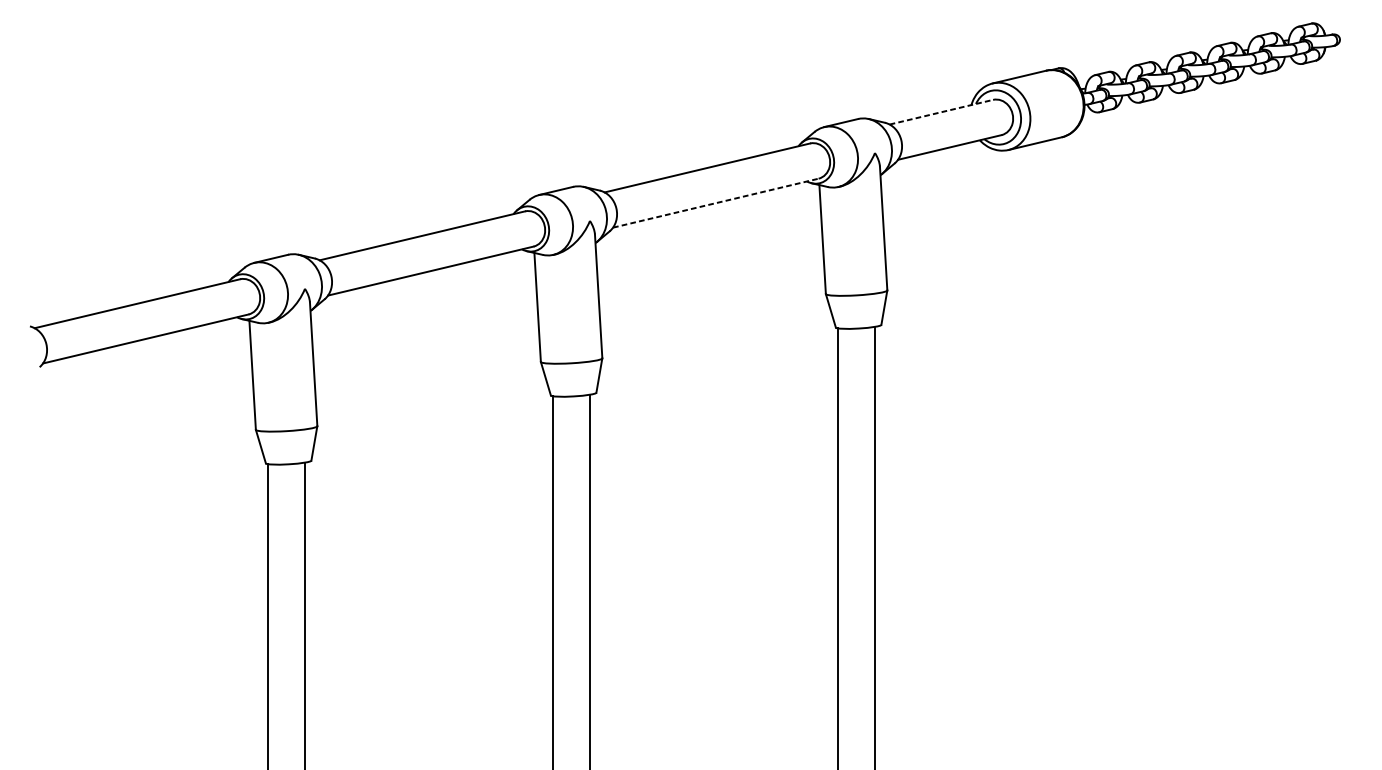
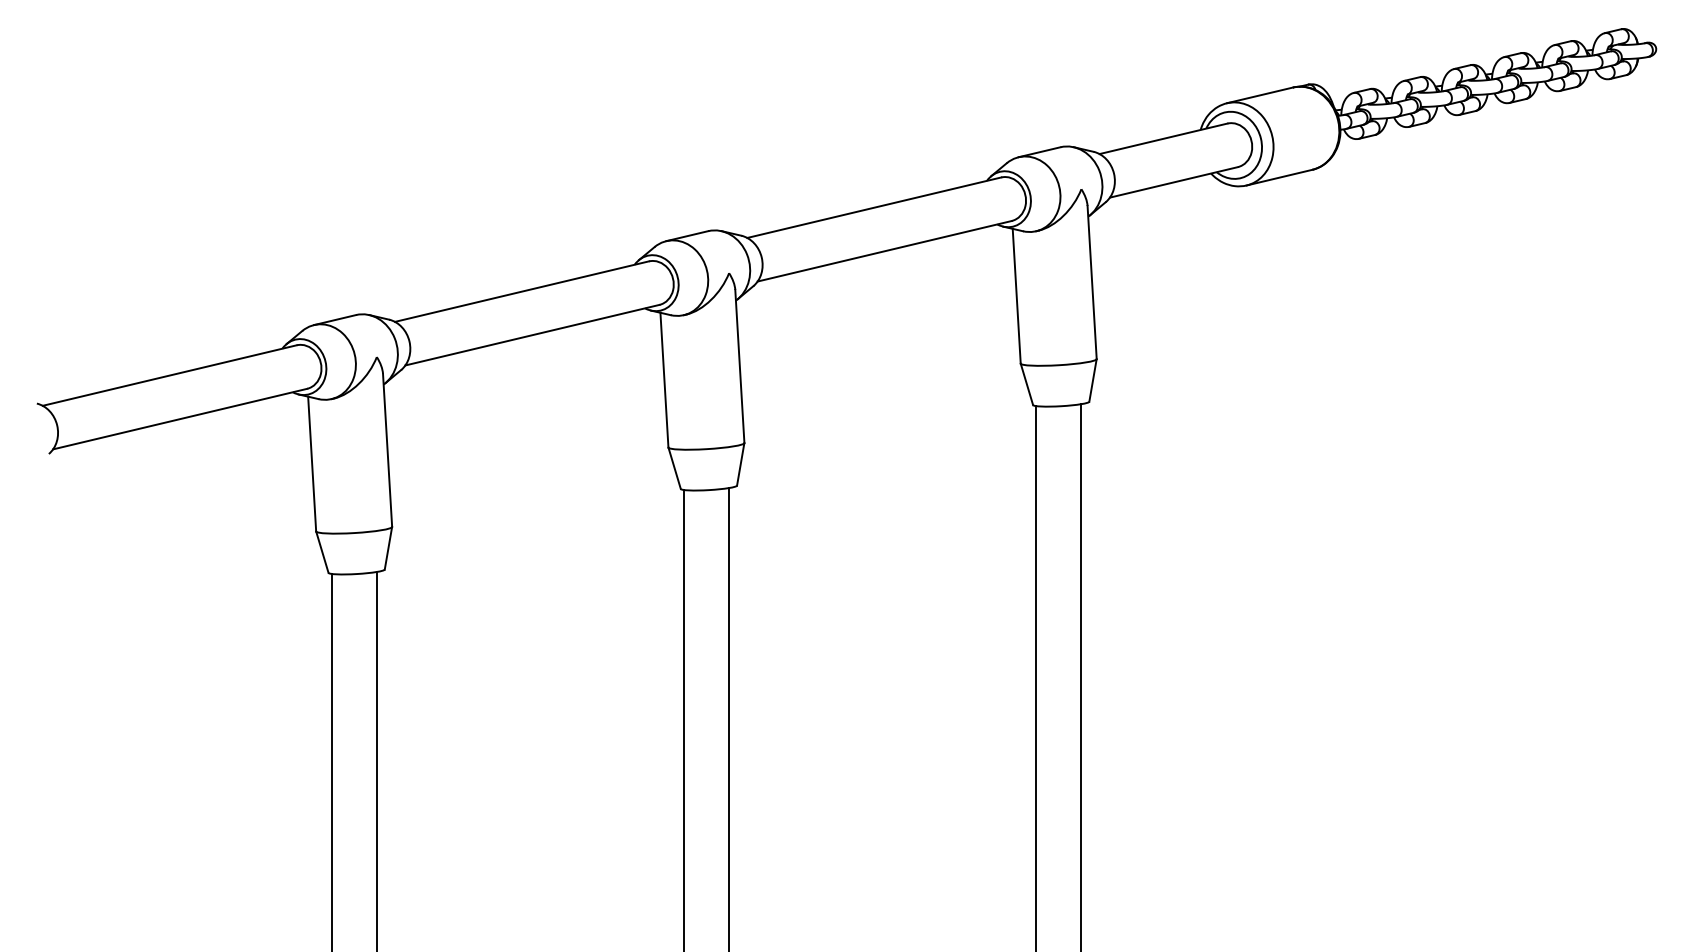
line: (941, 111) -> (1163, 138), dashed -> solid
line: (715, 203) -> (884, 251), dashed -> solid

